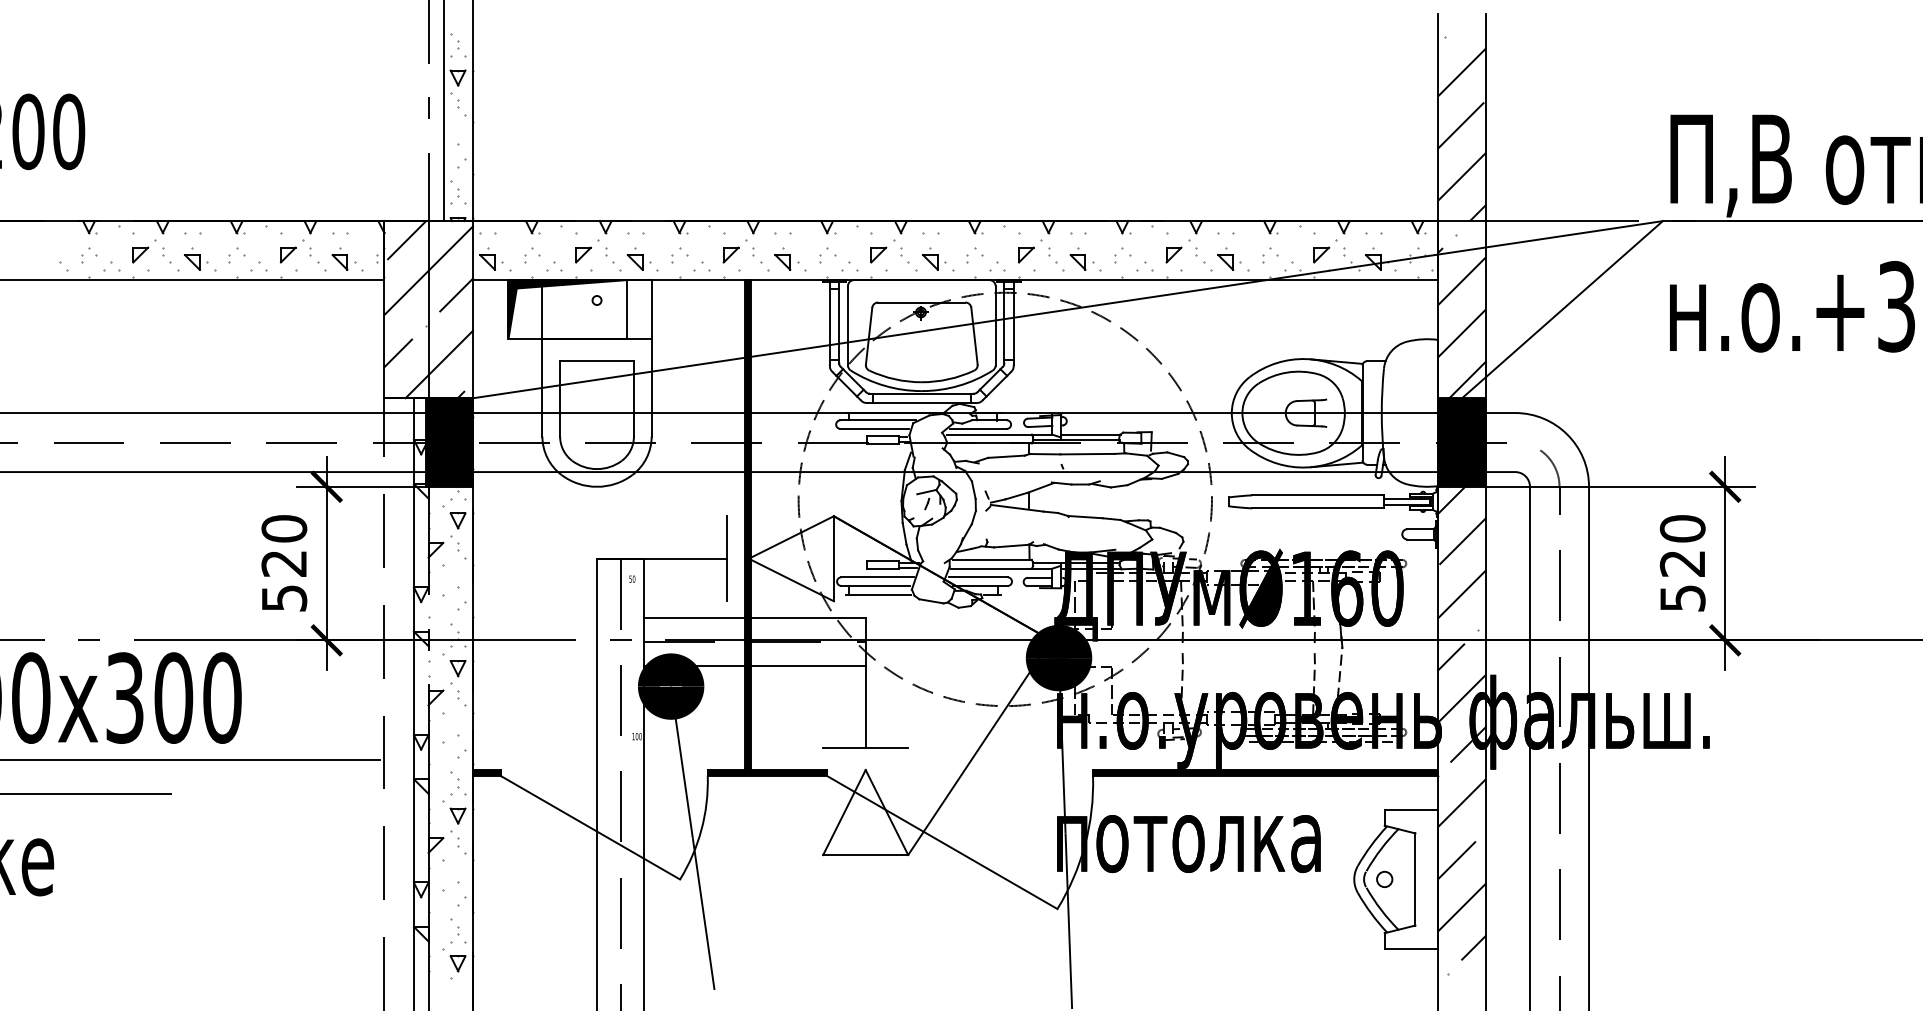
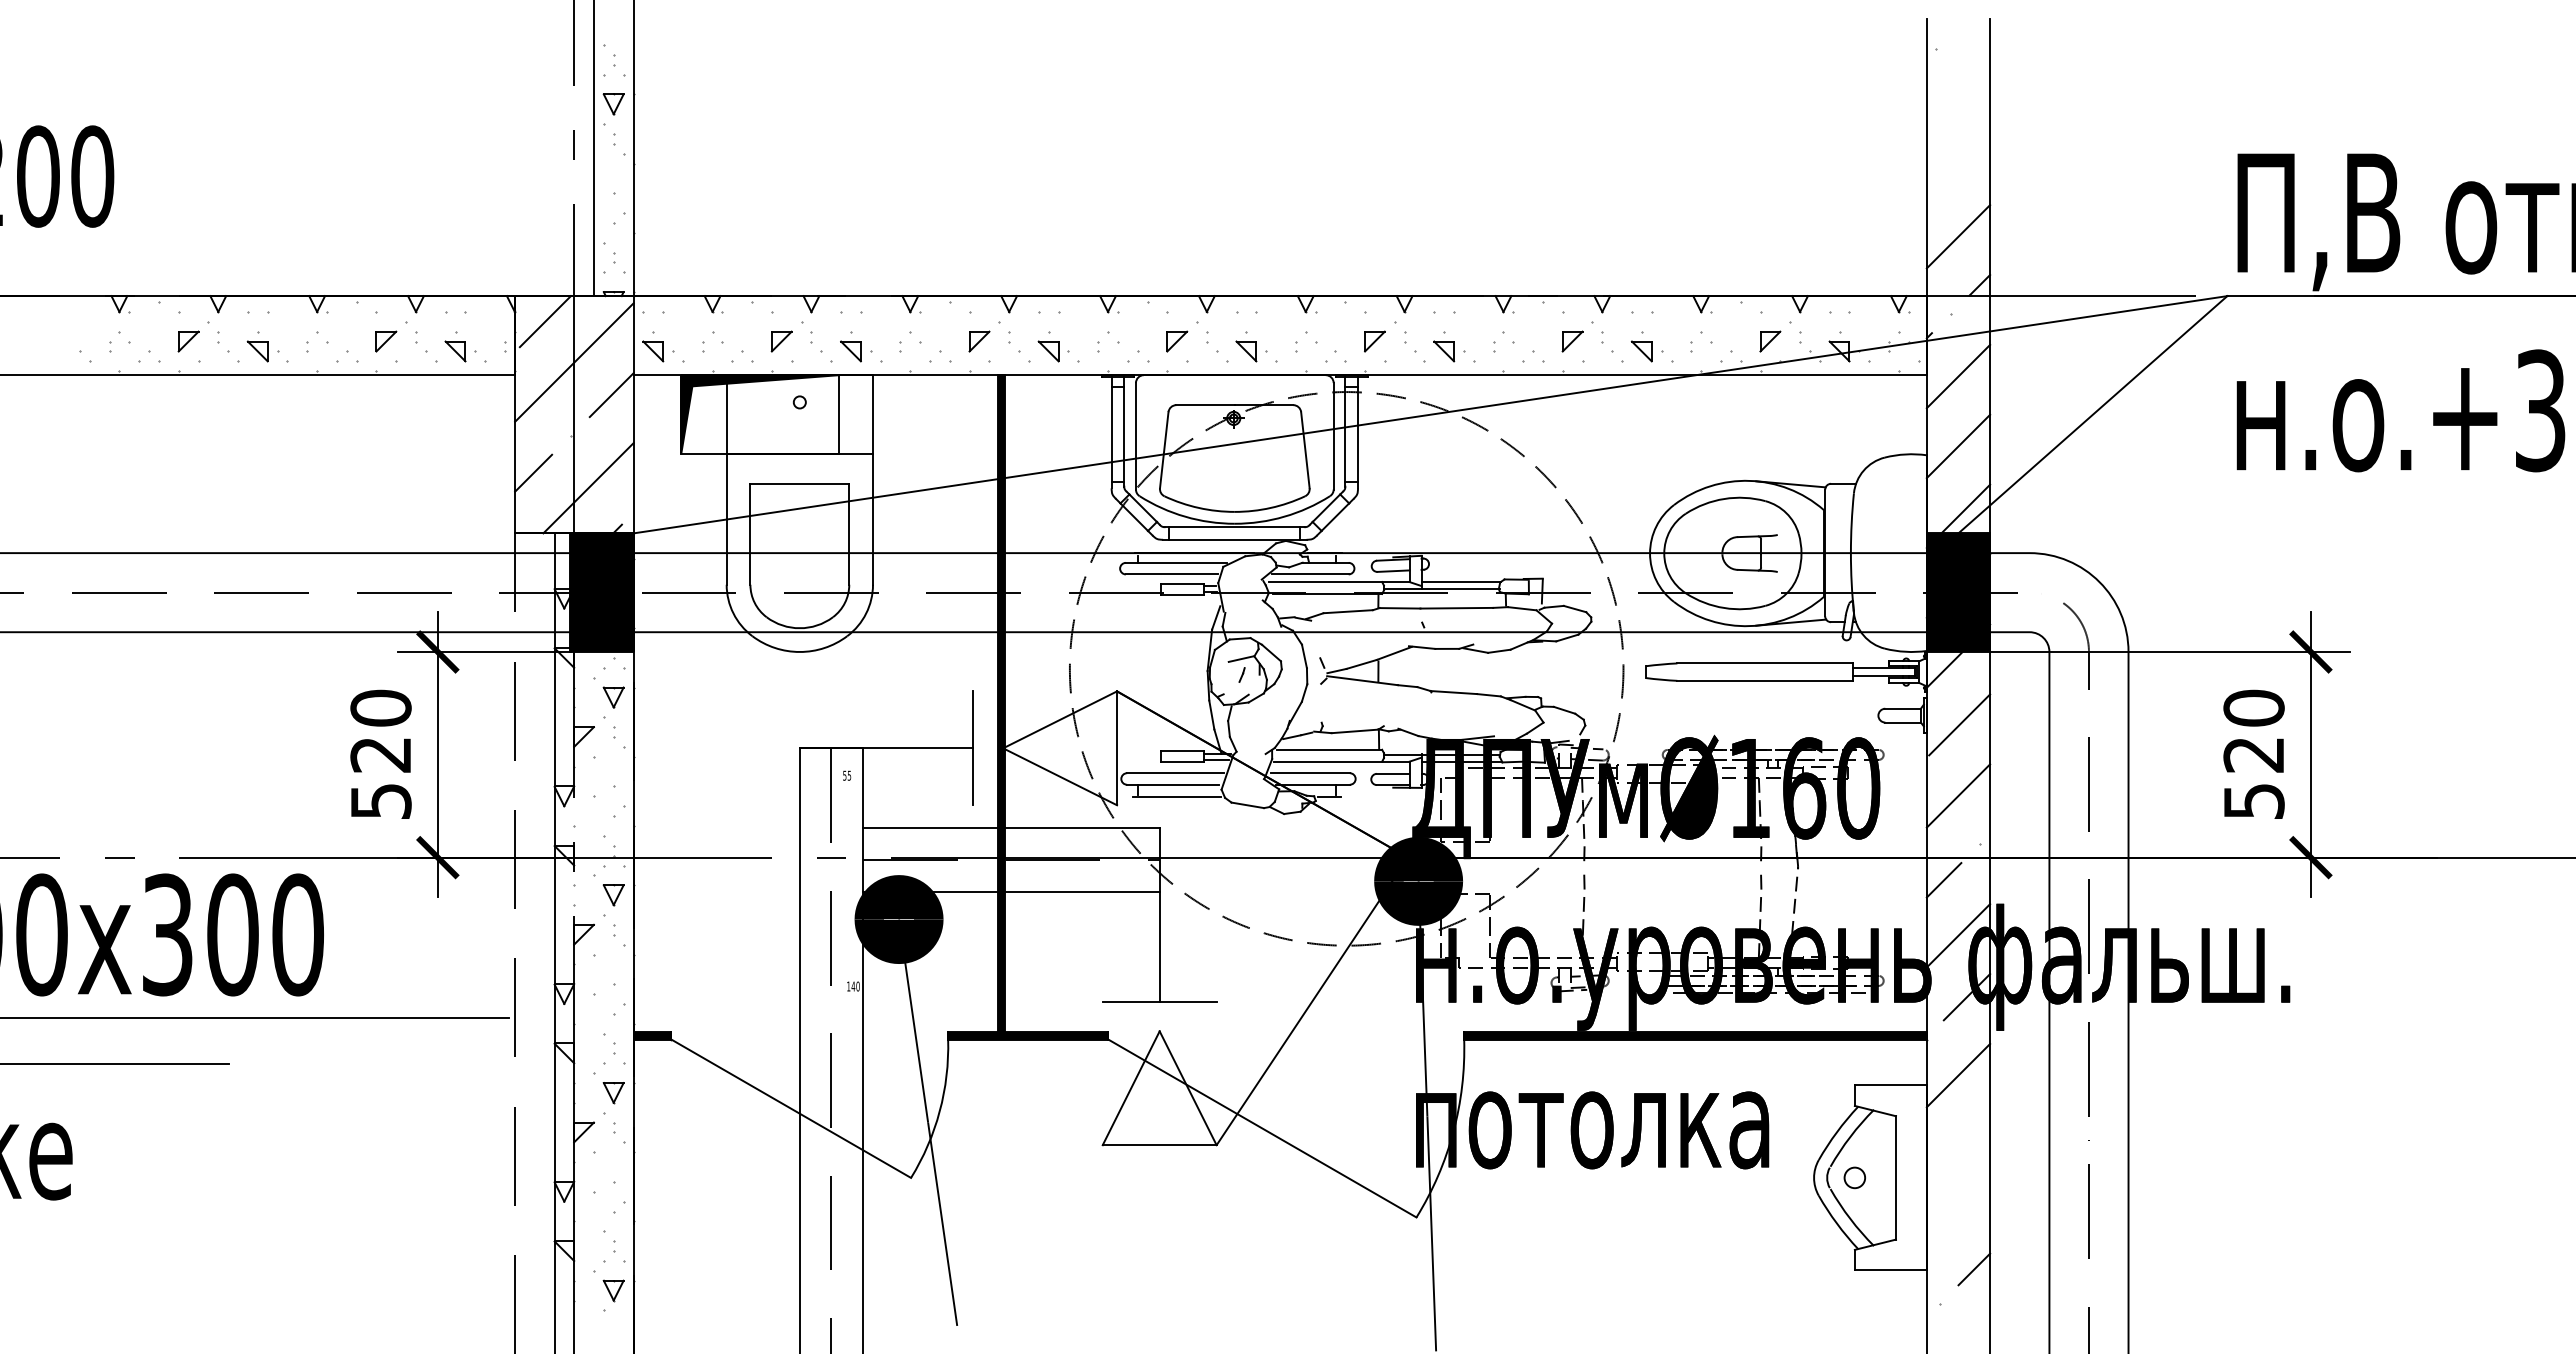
line: (1462, 72) -> (1958, 96), removed
line: (1460, 125) -> (1956, 168), removed
text: (634, 579) -> (849, 775), 50 -> 55
text: (637, 736) -> (853, 986), 100 -> 140
line: (1456, 860) -> (1951, 1152), removed
line: (1462, 907) -> (1958, 1215), removed

